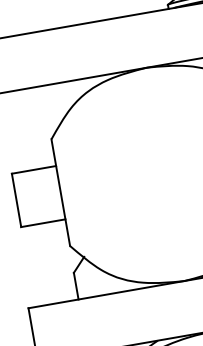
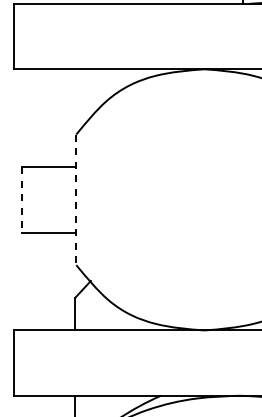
line: (61, 193) -> (76, 200), solid -> dashed
line: (16, 200) -> (22, 199), solid -> dashed

